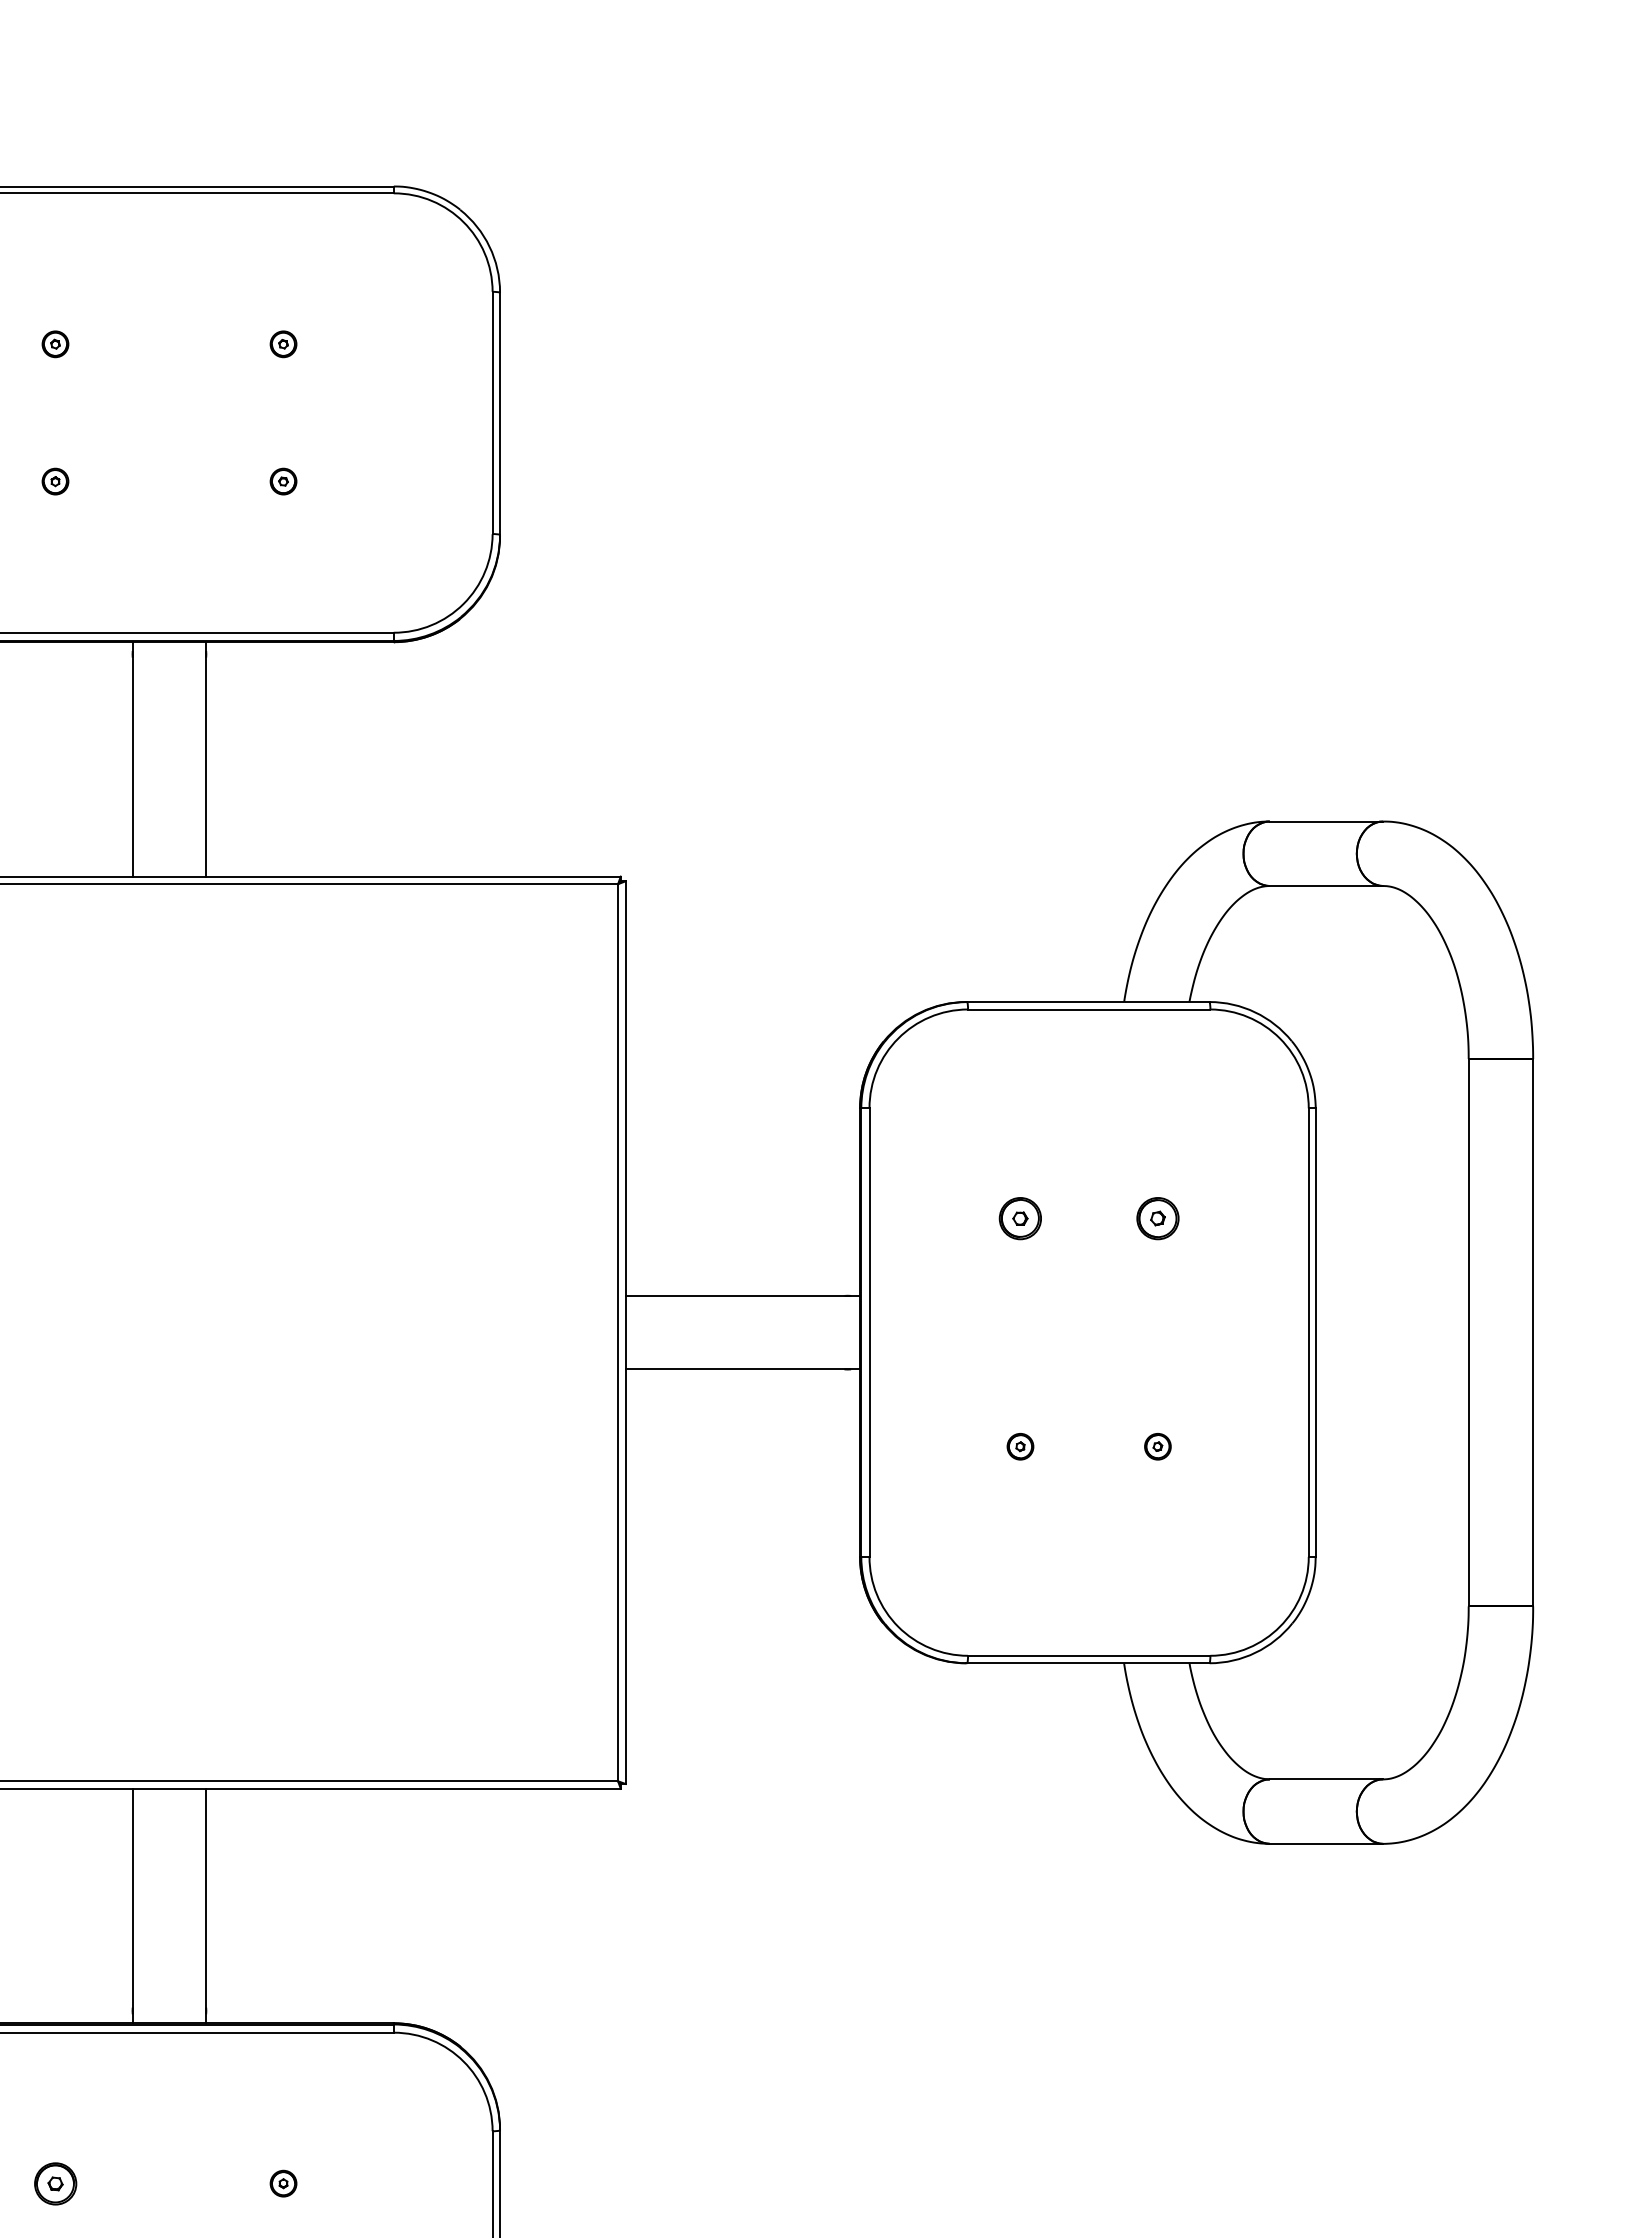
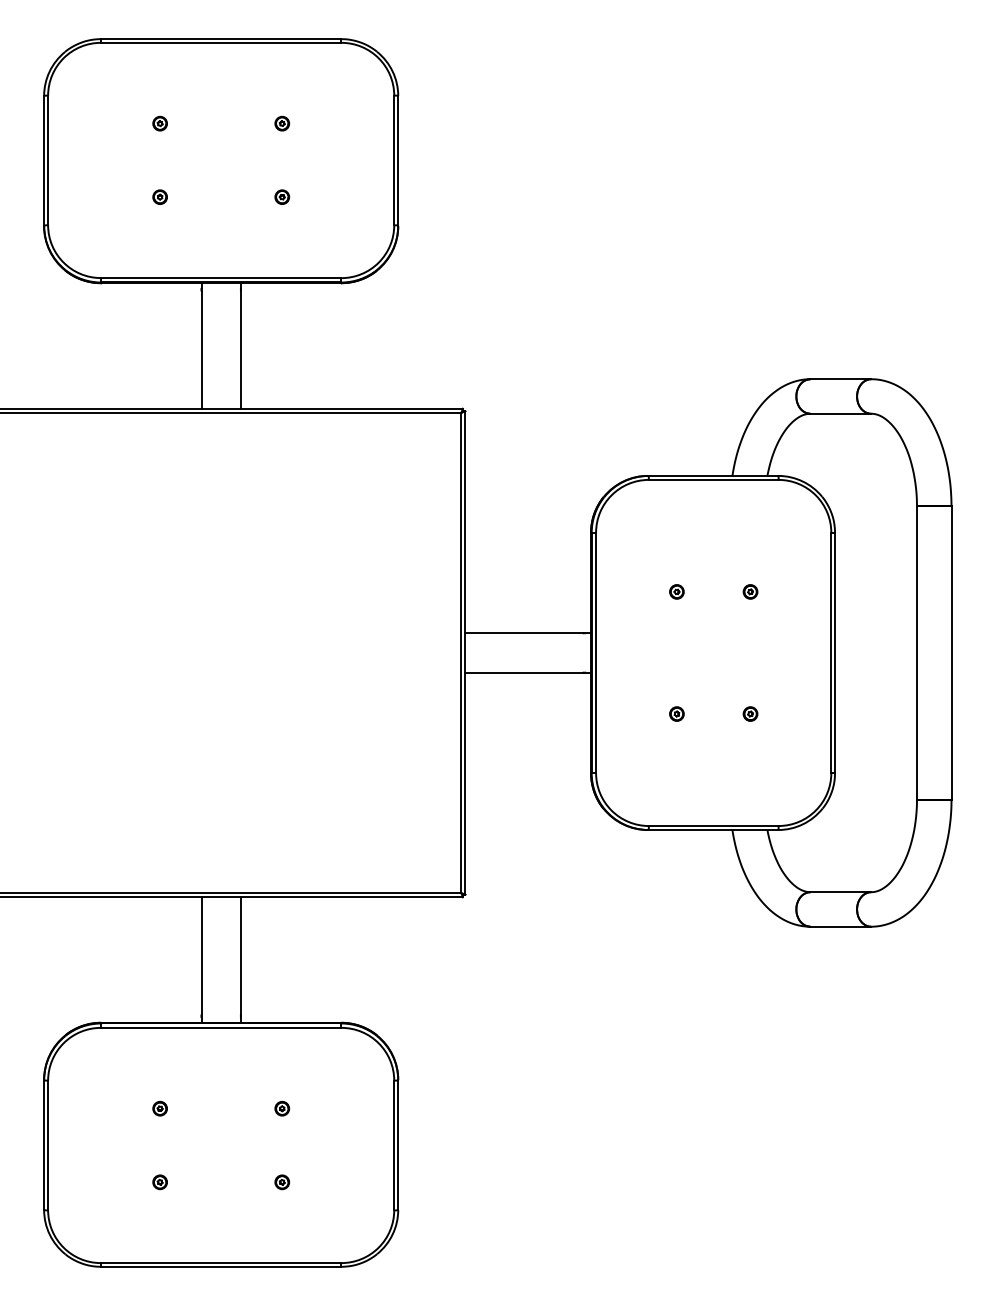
part: (1019, 1217) -> (676, 591), size x0.62
part: (1157, 1217) -> (750, 591), size x0.62
part: (54, 2183) -> (159, 1108), size x0.62

